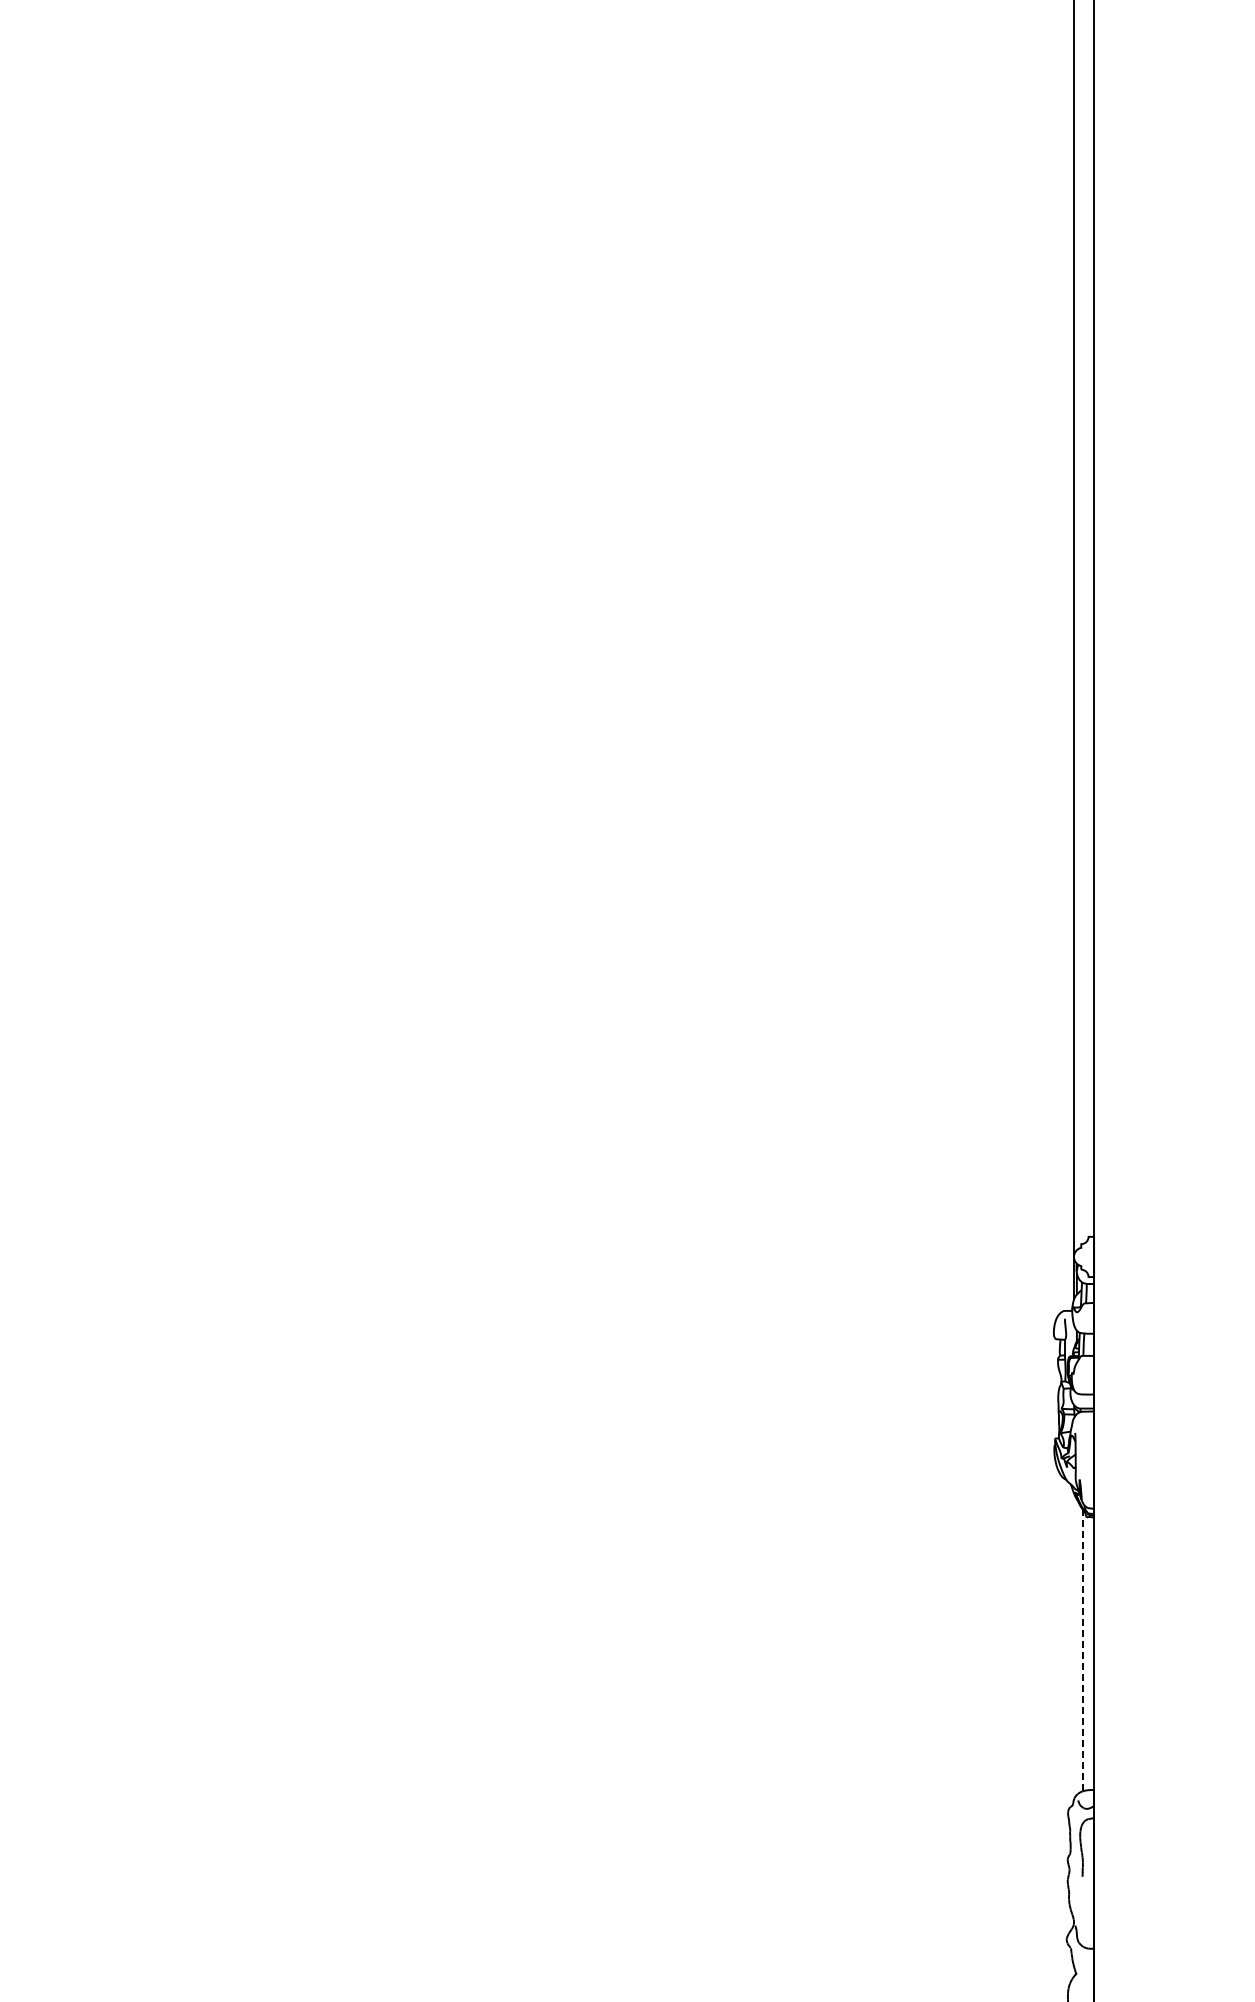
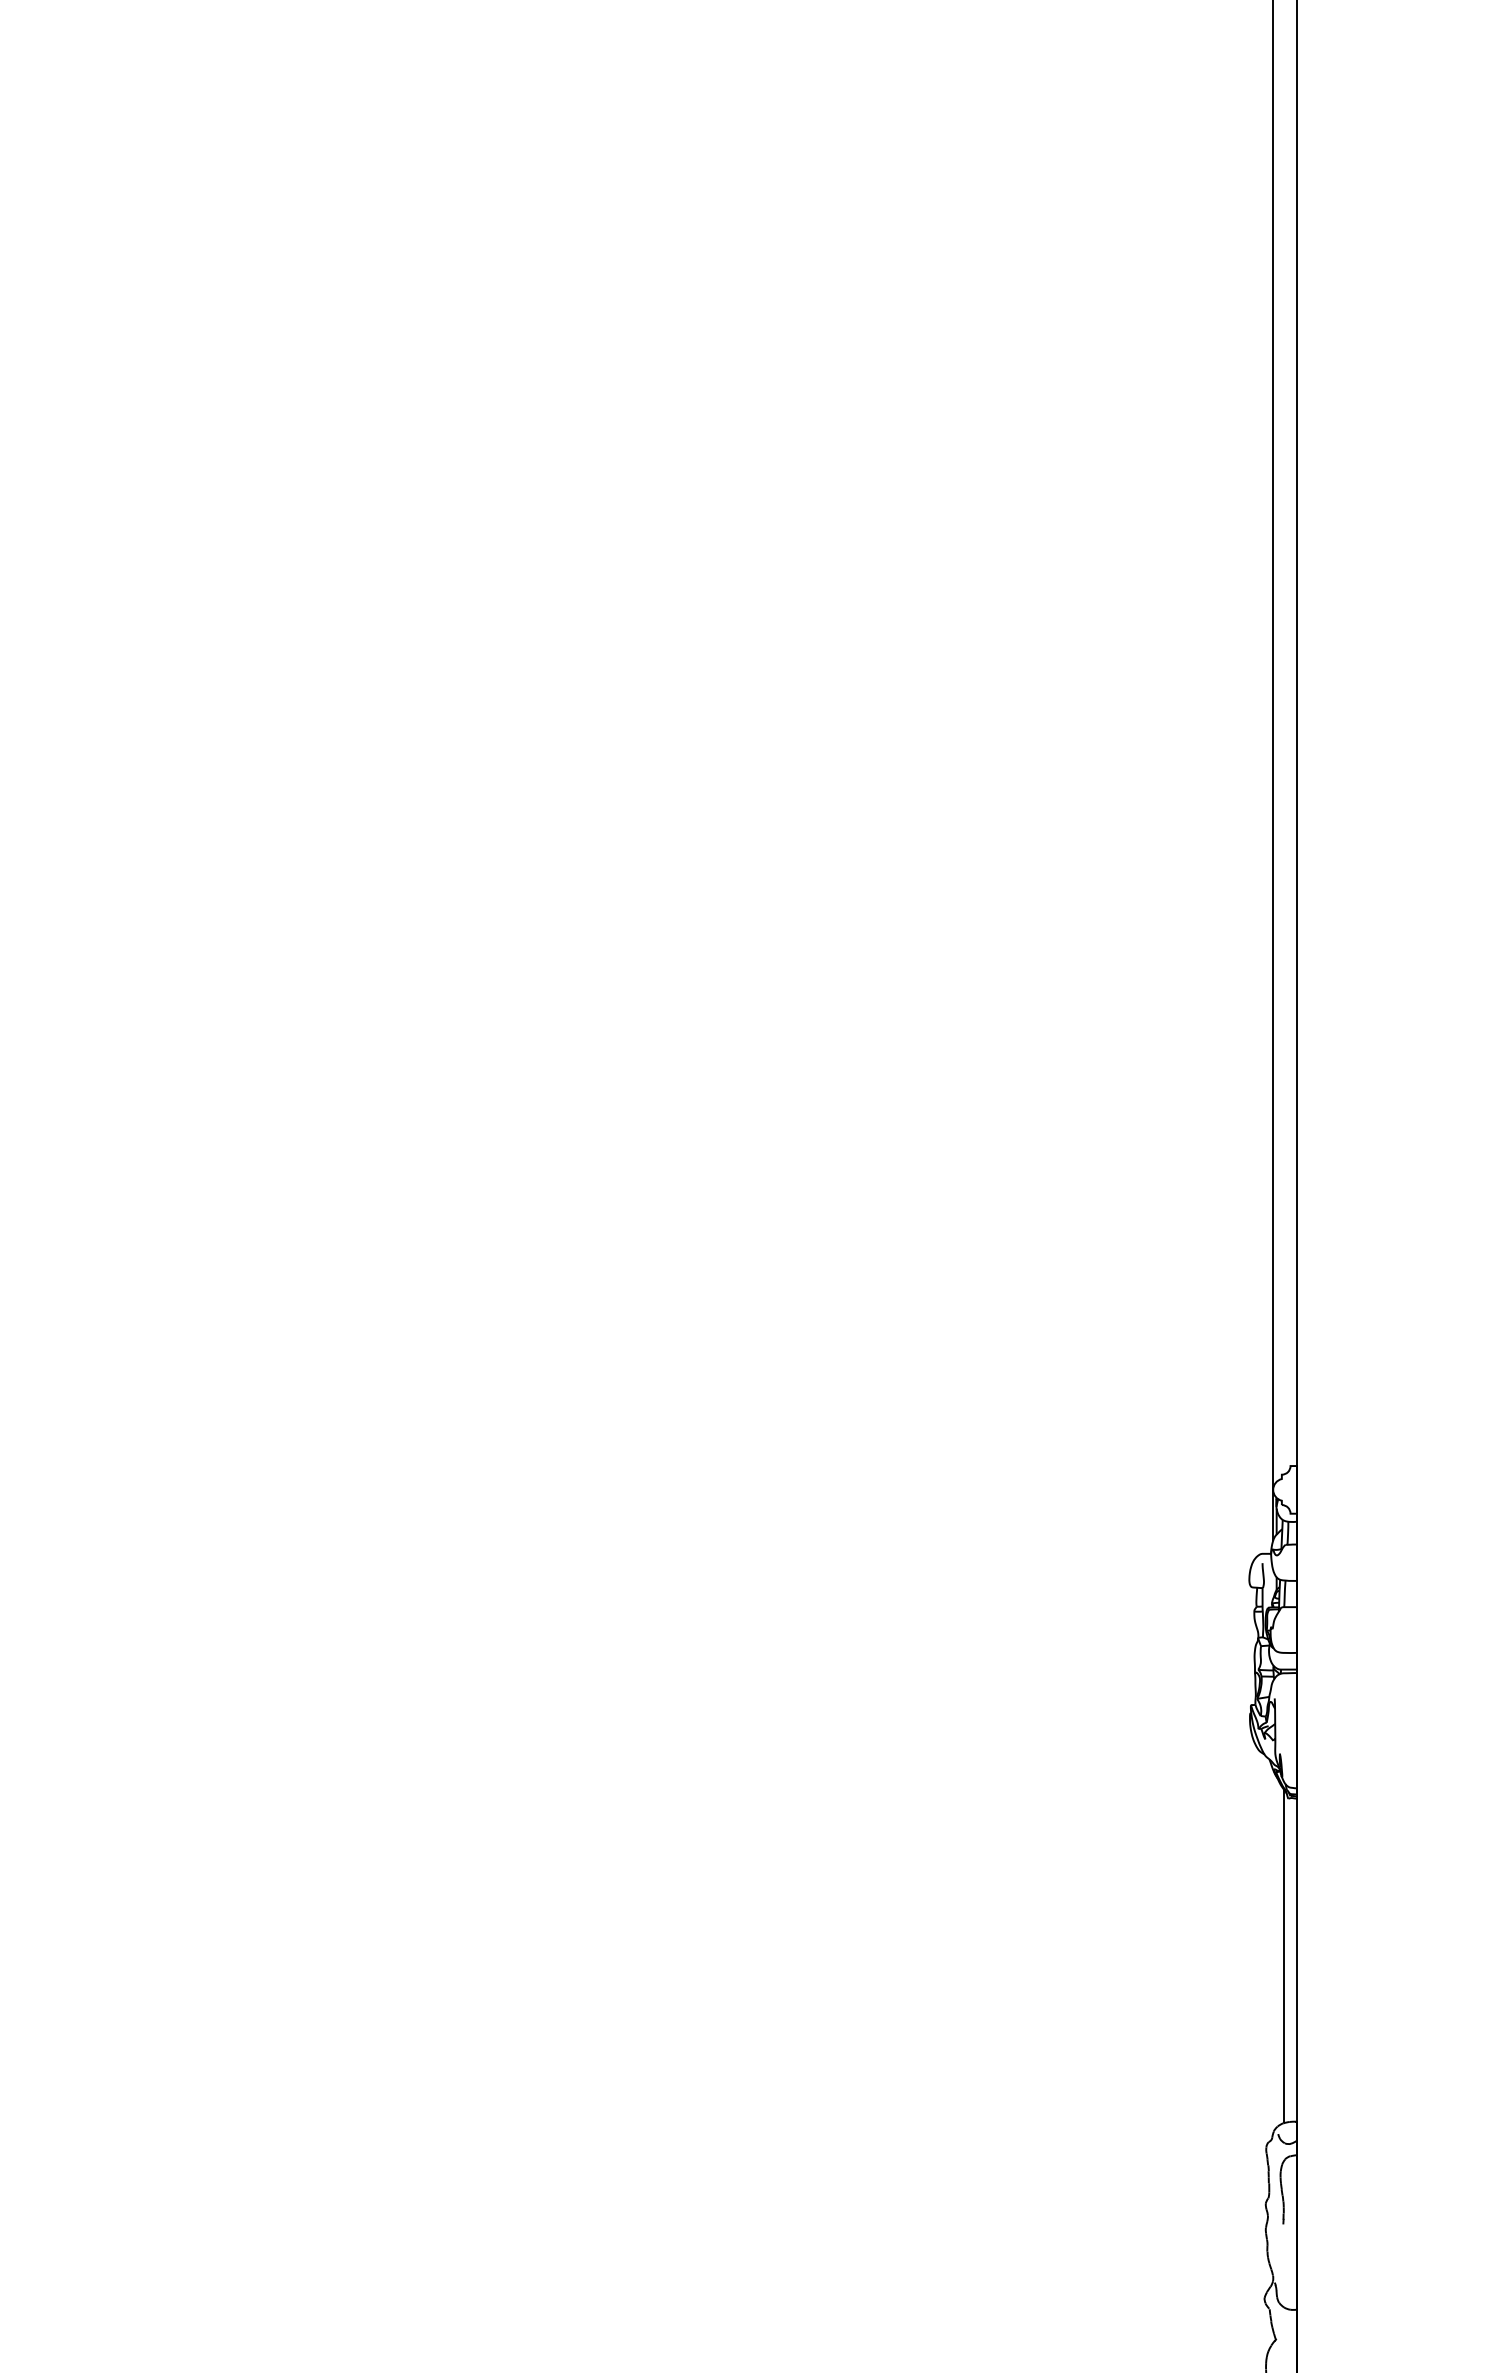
line: (1083, 1650) -> (1284, 1956), dashed -> solid

